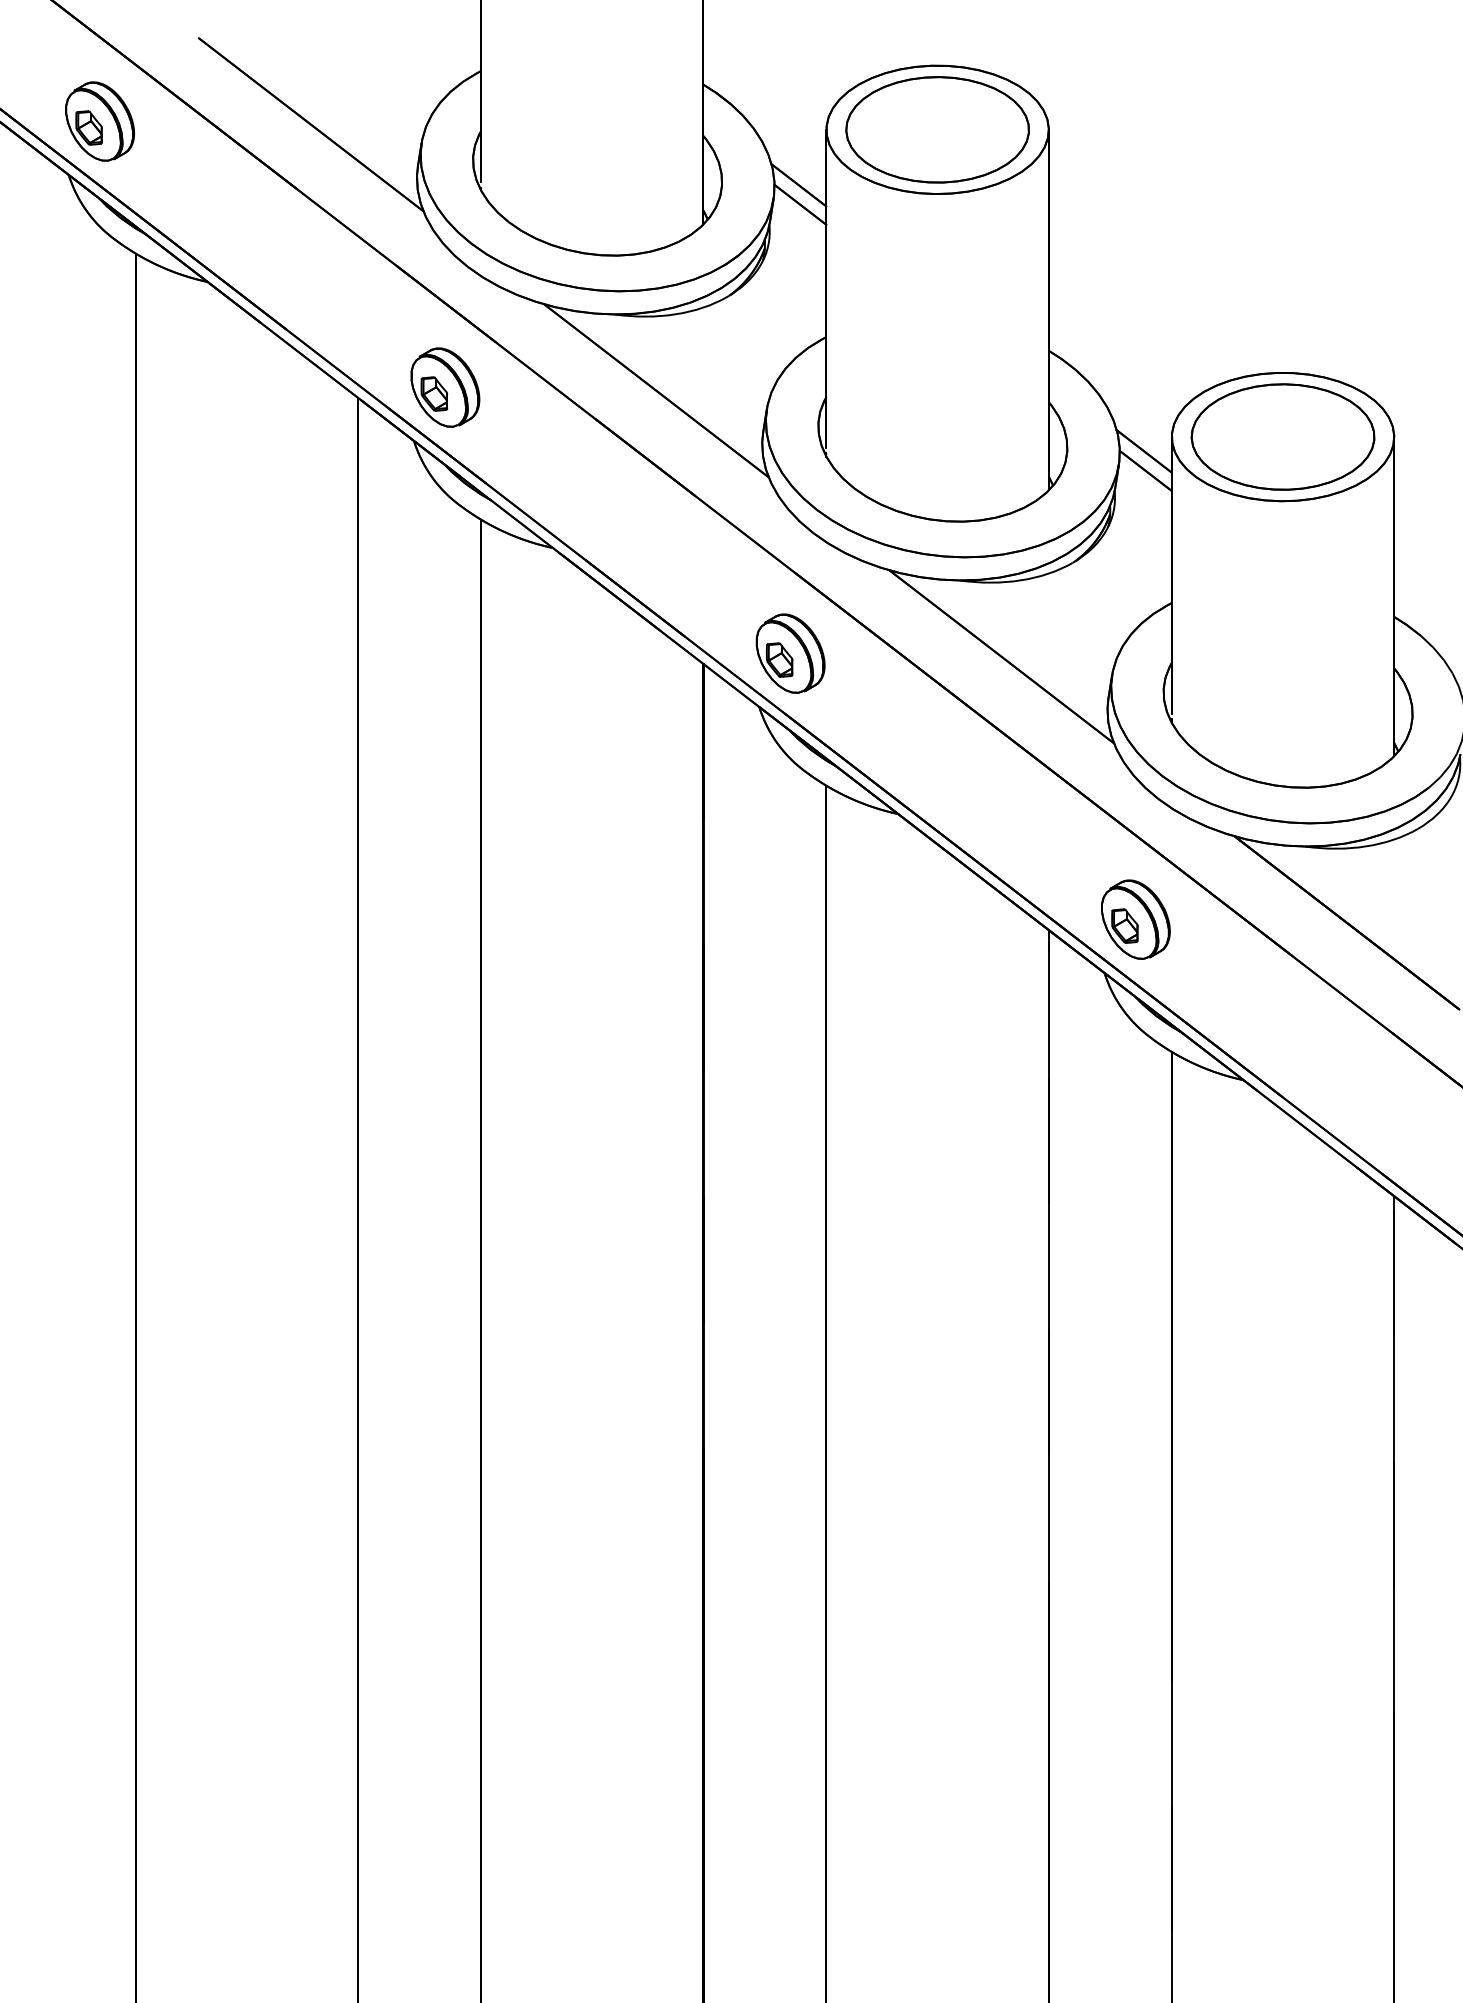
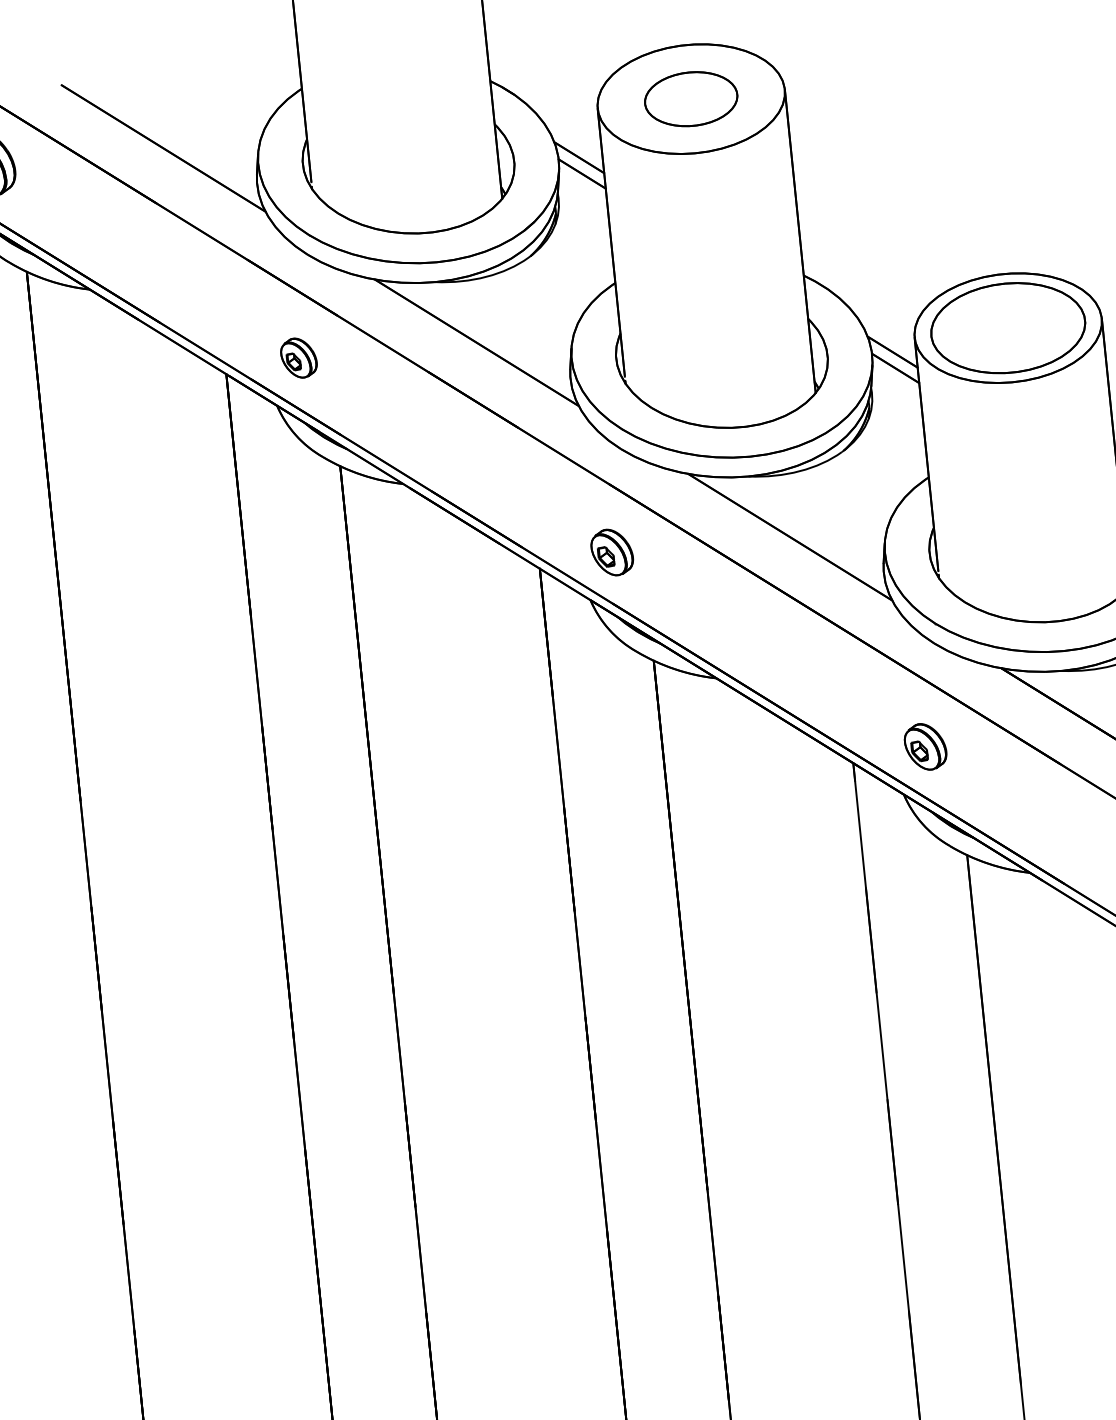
part: (937, 129) -> (691, 98), size x0.6
part: (445, 387) -> (299, 358), size x0.6
part: (790, 653) -> (612, 552), size x0.7
part: (1135, 919) -> (925, 746), size x0.7

